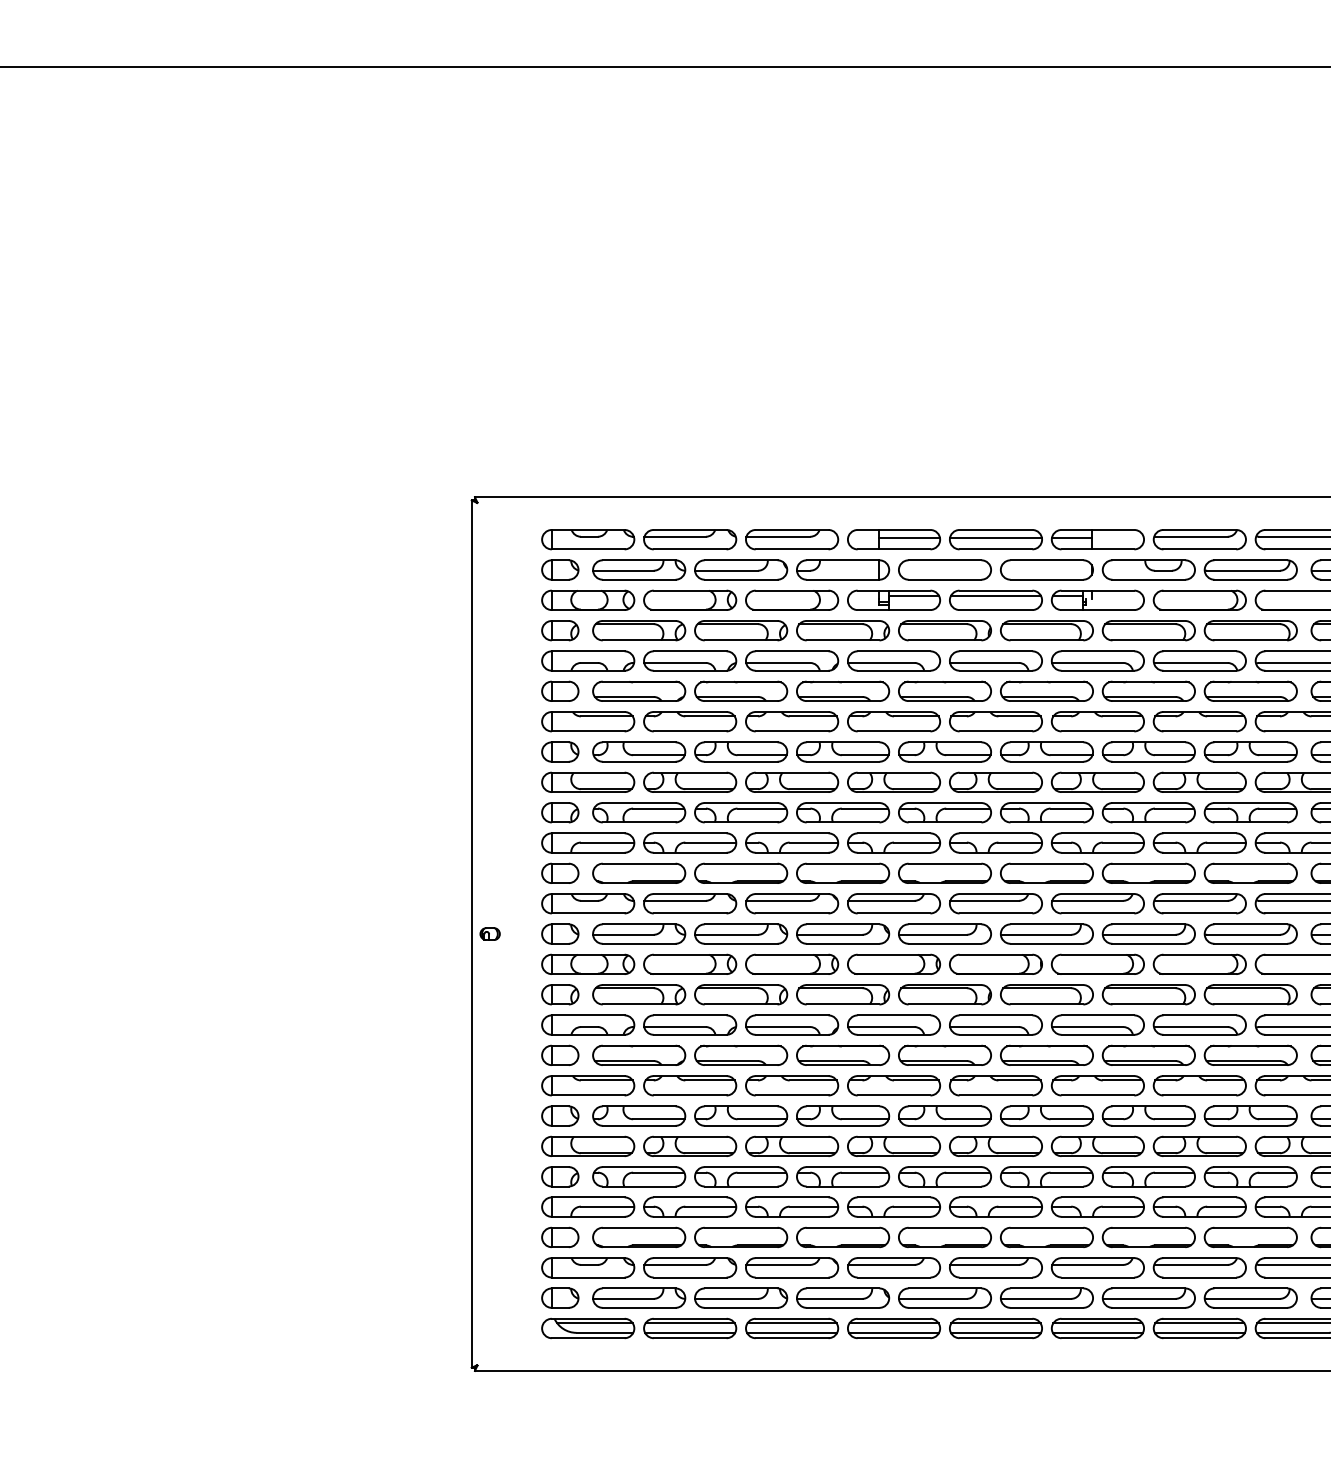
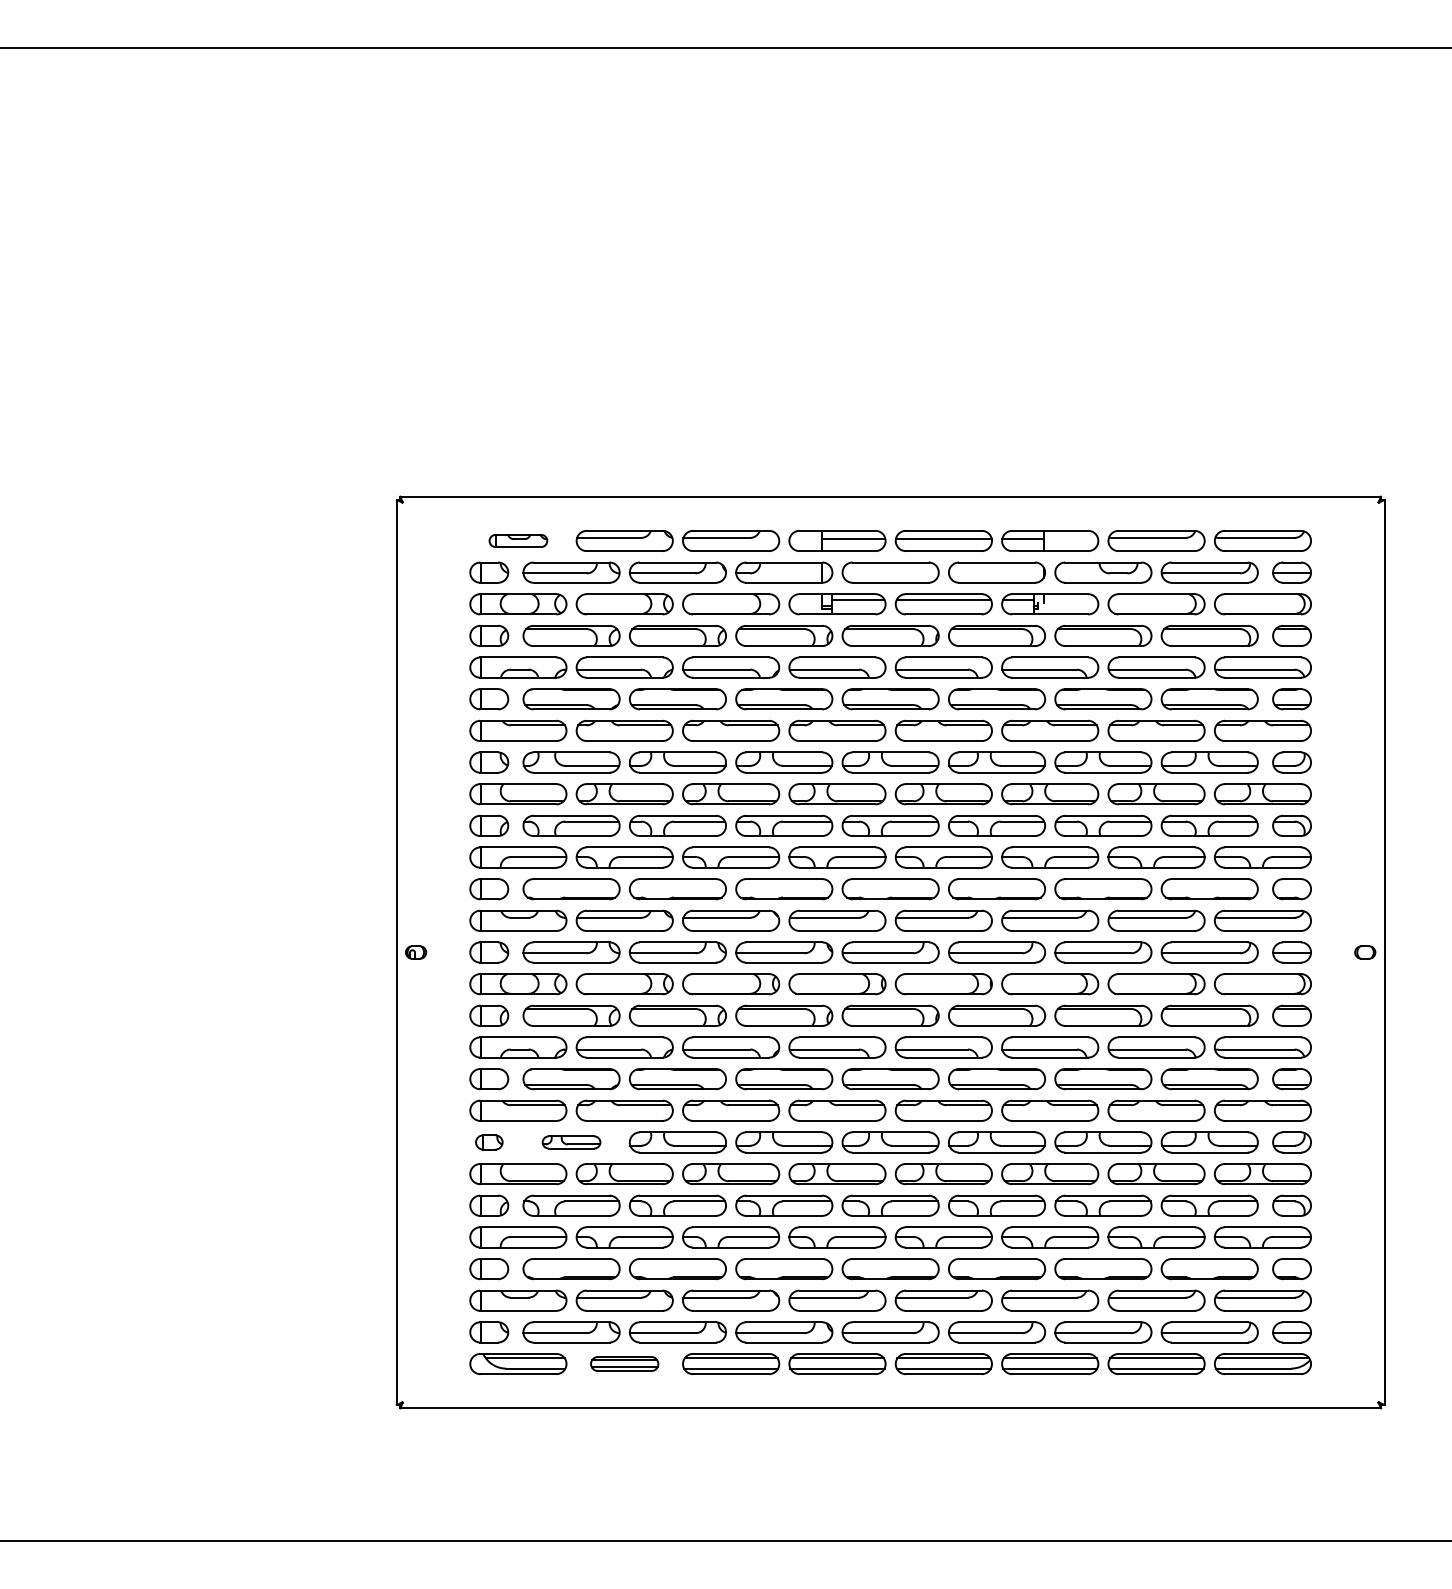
part: (588, 539) -> (518, 540), size x0.6
part: (560, 1116) -> (489, 1142), size x0.7
part: (639, 1116) -> (571, 1142), size x0.6
part: (689, 1327) -> (624, 1363), size x0.7

